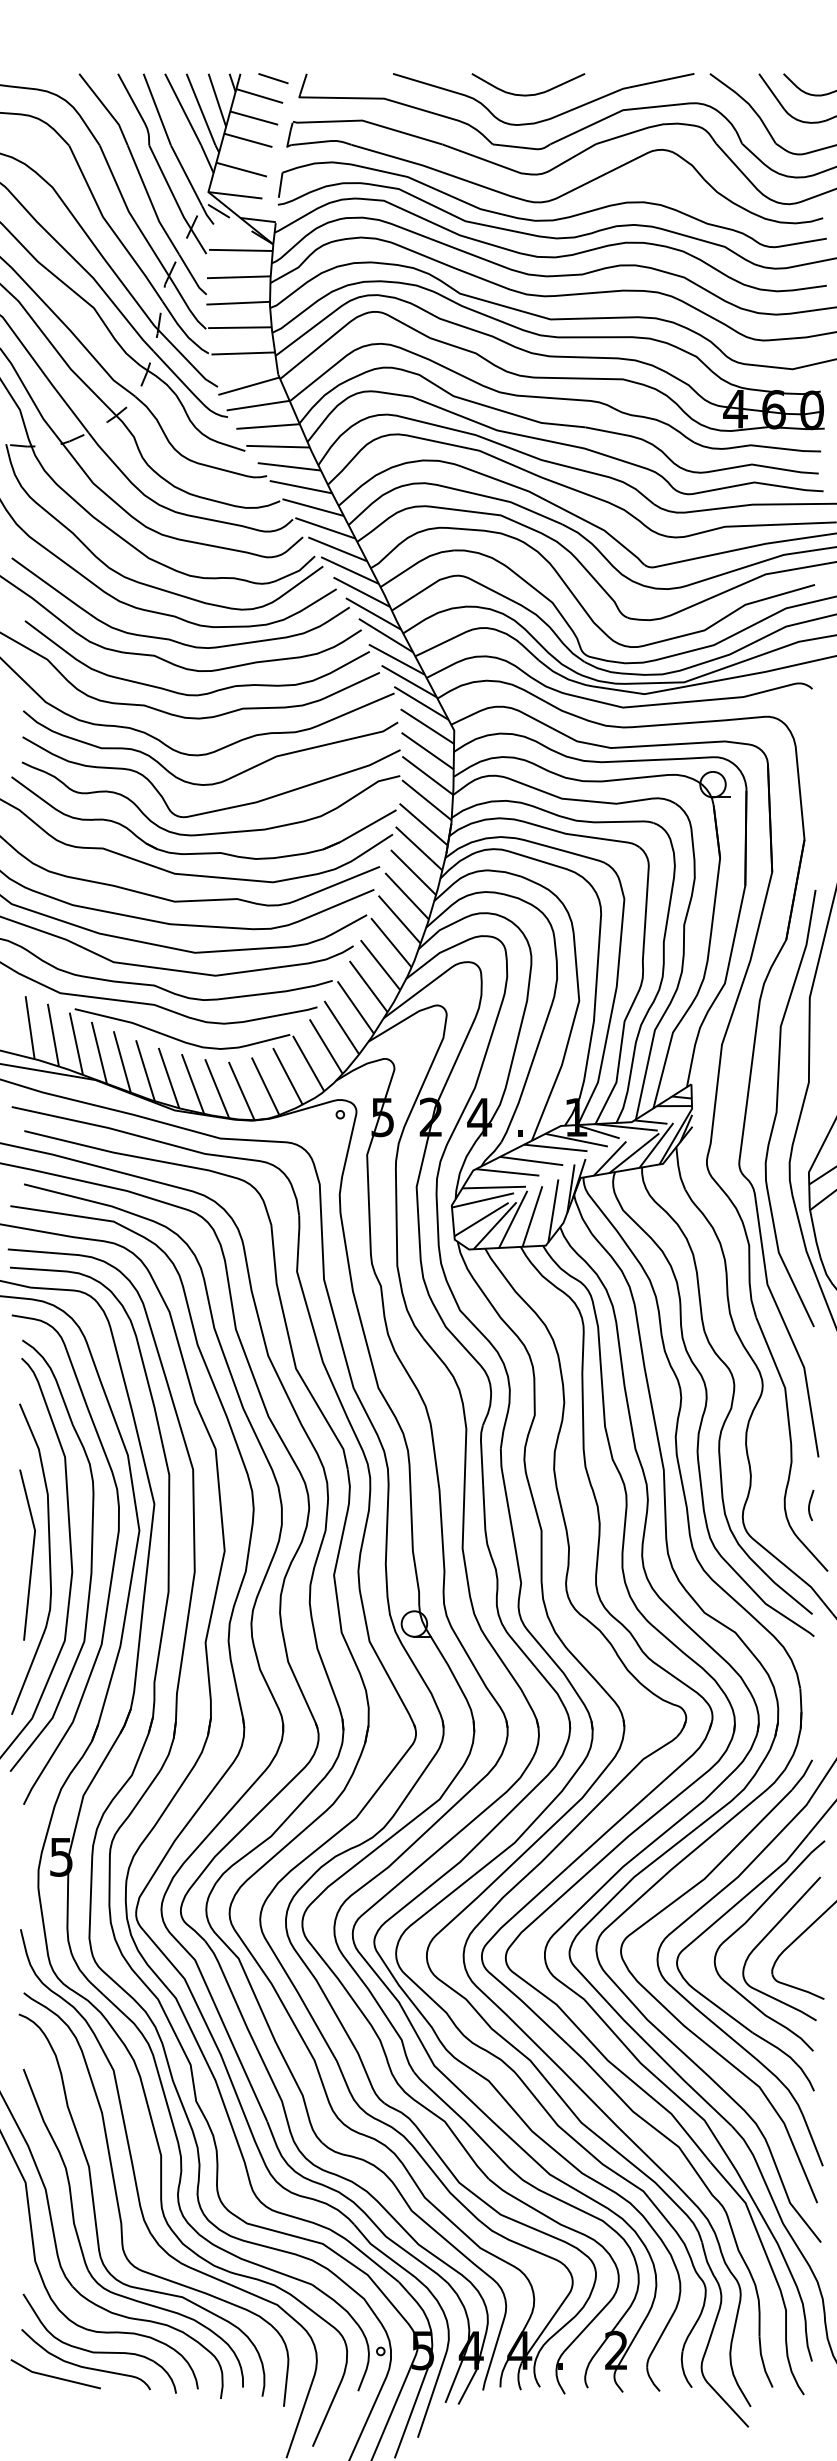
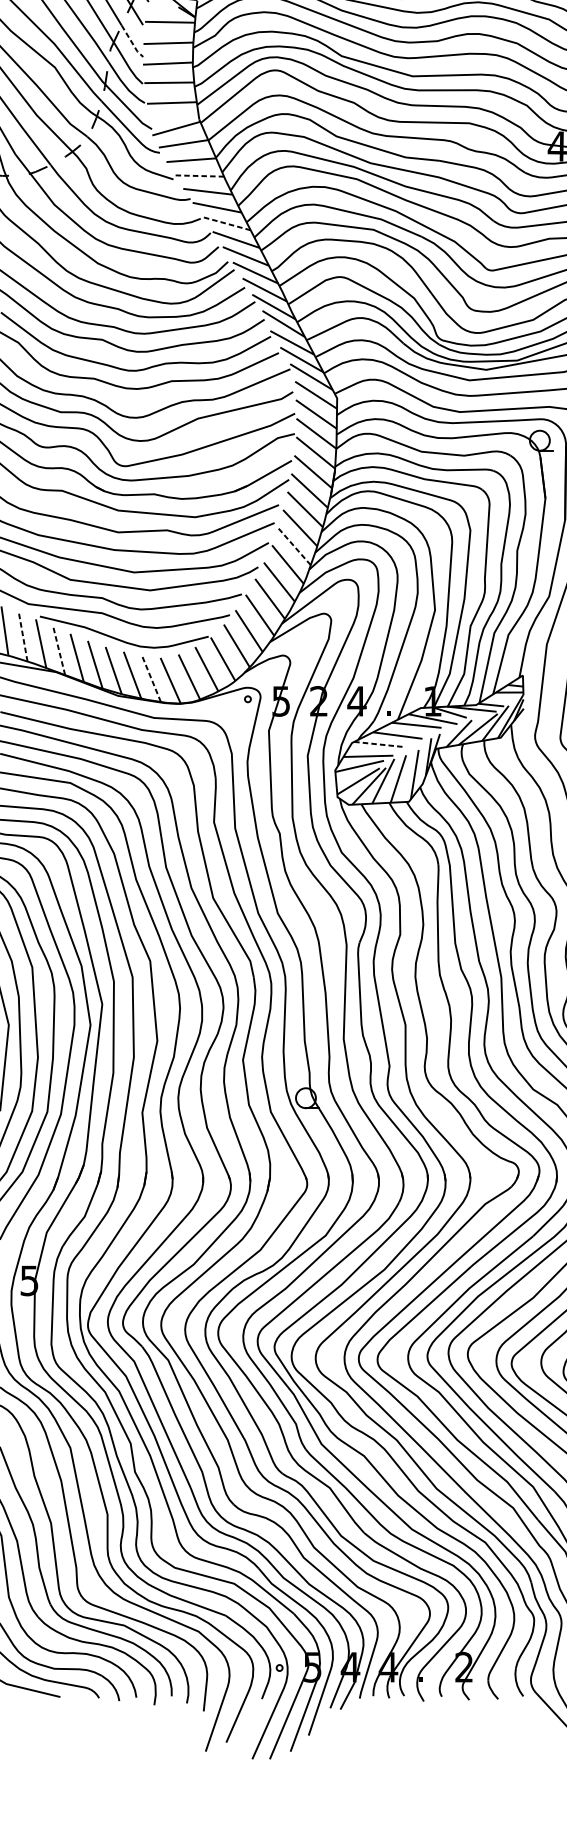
line: (192, 276) -> (132, 42), solid -> dashed
line: (278, 446) -> (199, 175), solid -> dashed
line: (313, 507) -> (226, 223), solid -> dashed
line: (399, 919) -> (294, 546), solid -> dashed
line: (53, 1035) -> (23, 637), solid -> dashed
line: (99, 1052) -> (59, 650), solid -> dashed
line: (217, 1088) -> (151, 678), solid -> dashed
line: (507, 1172) -> (378, 744), solid -> dashed

